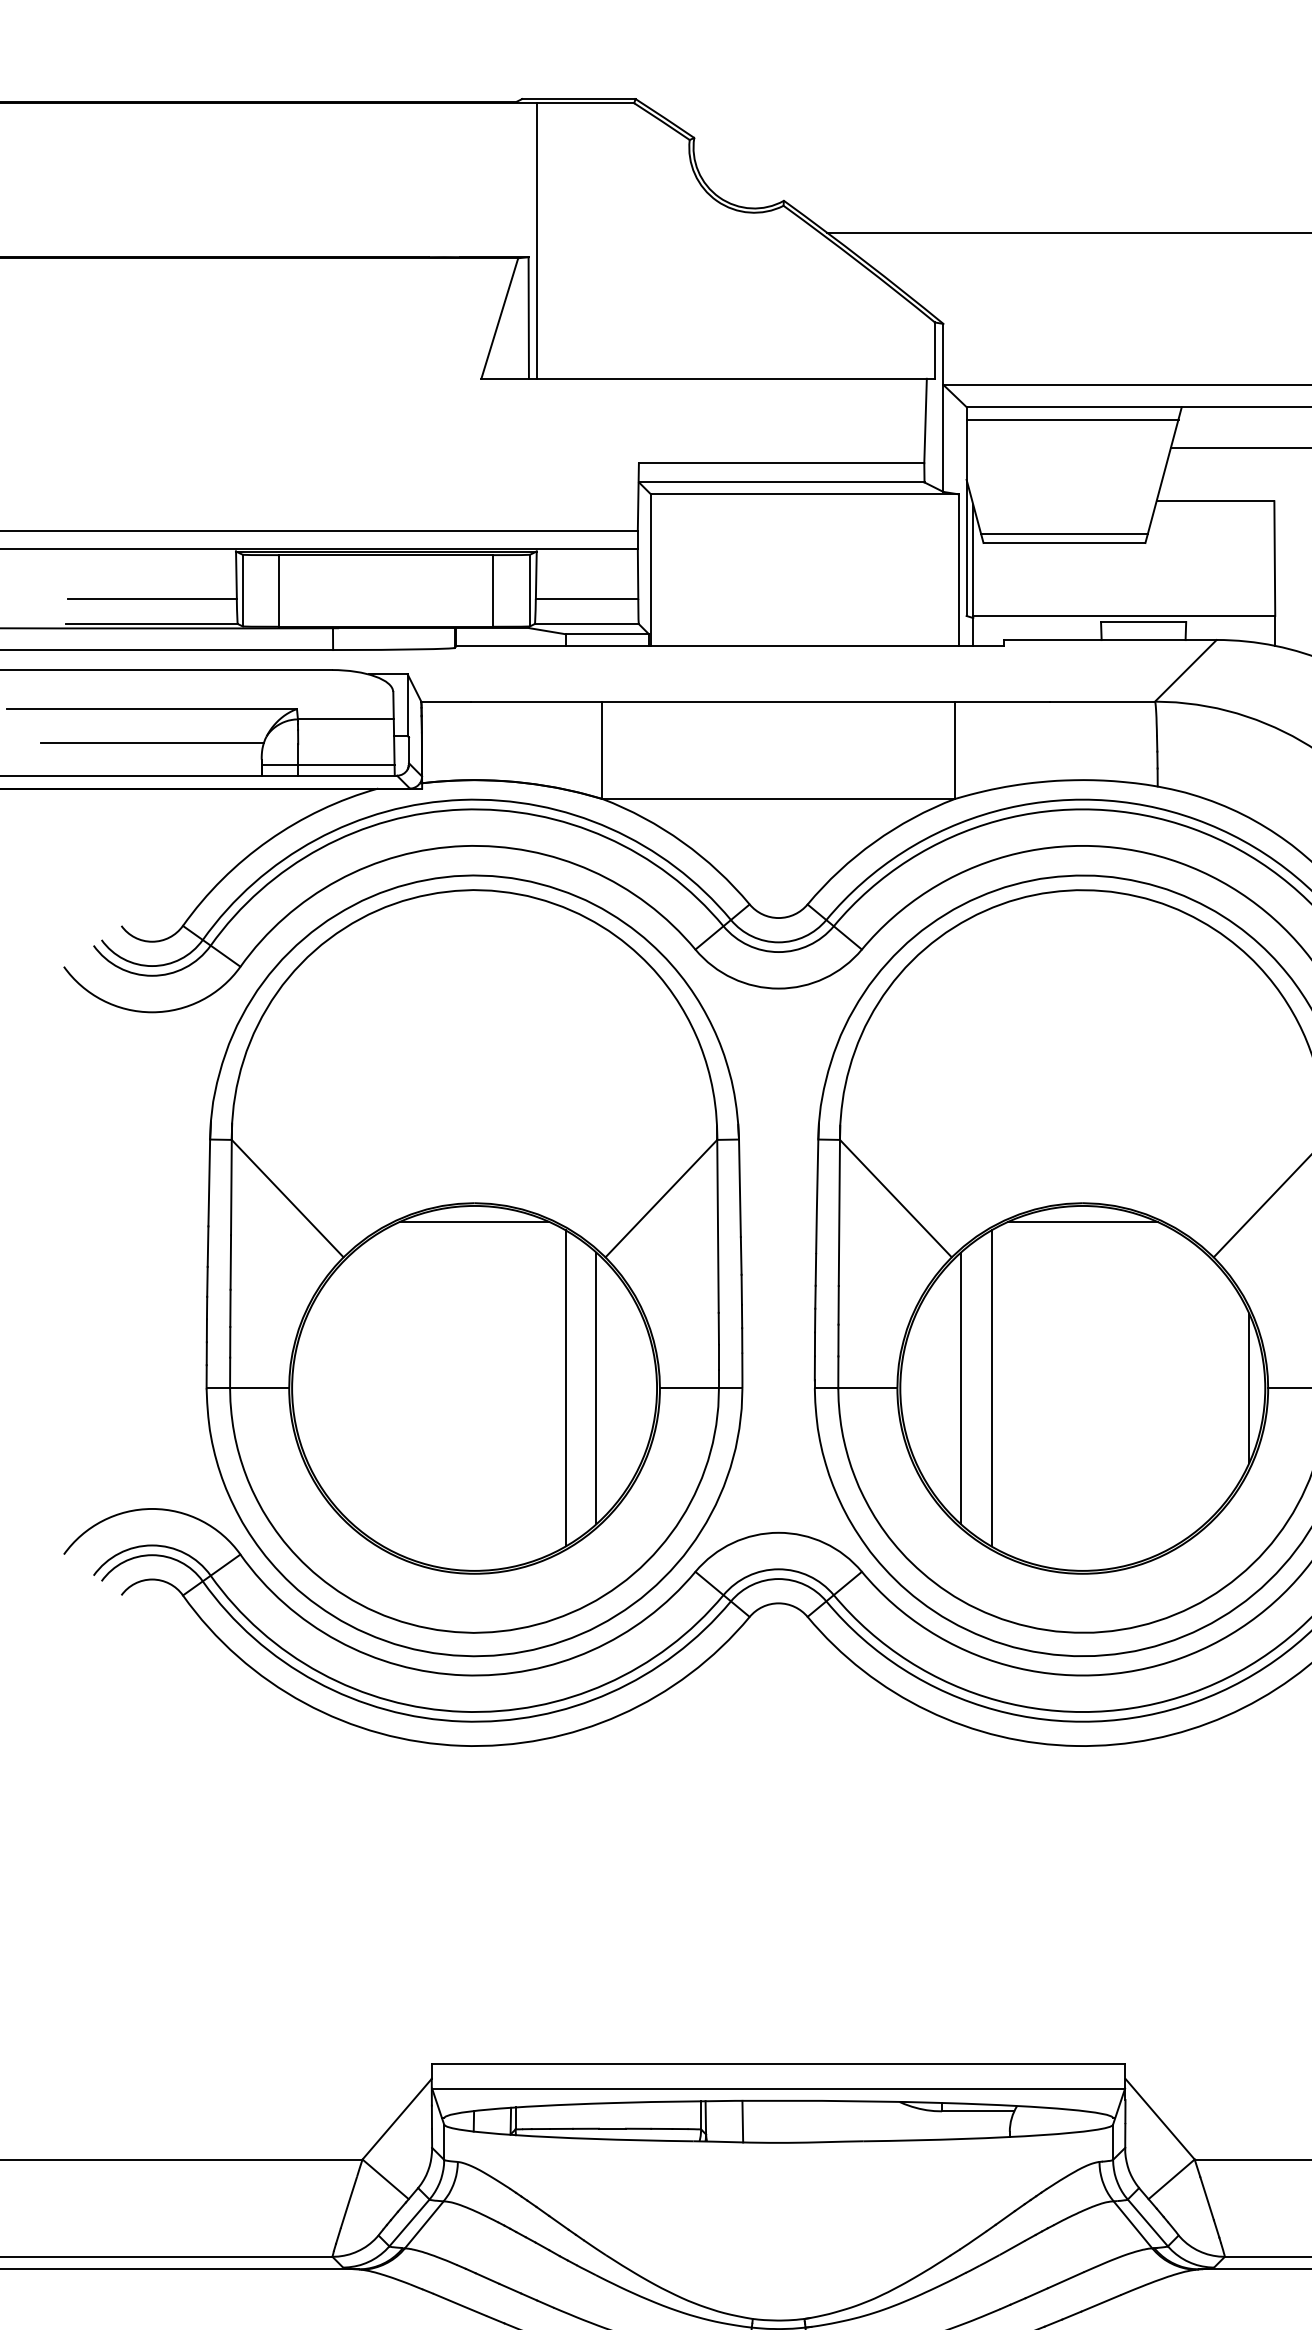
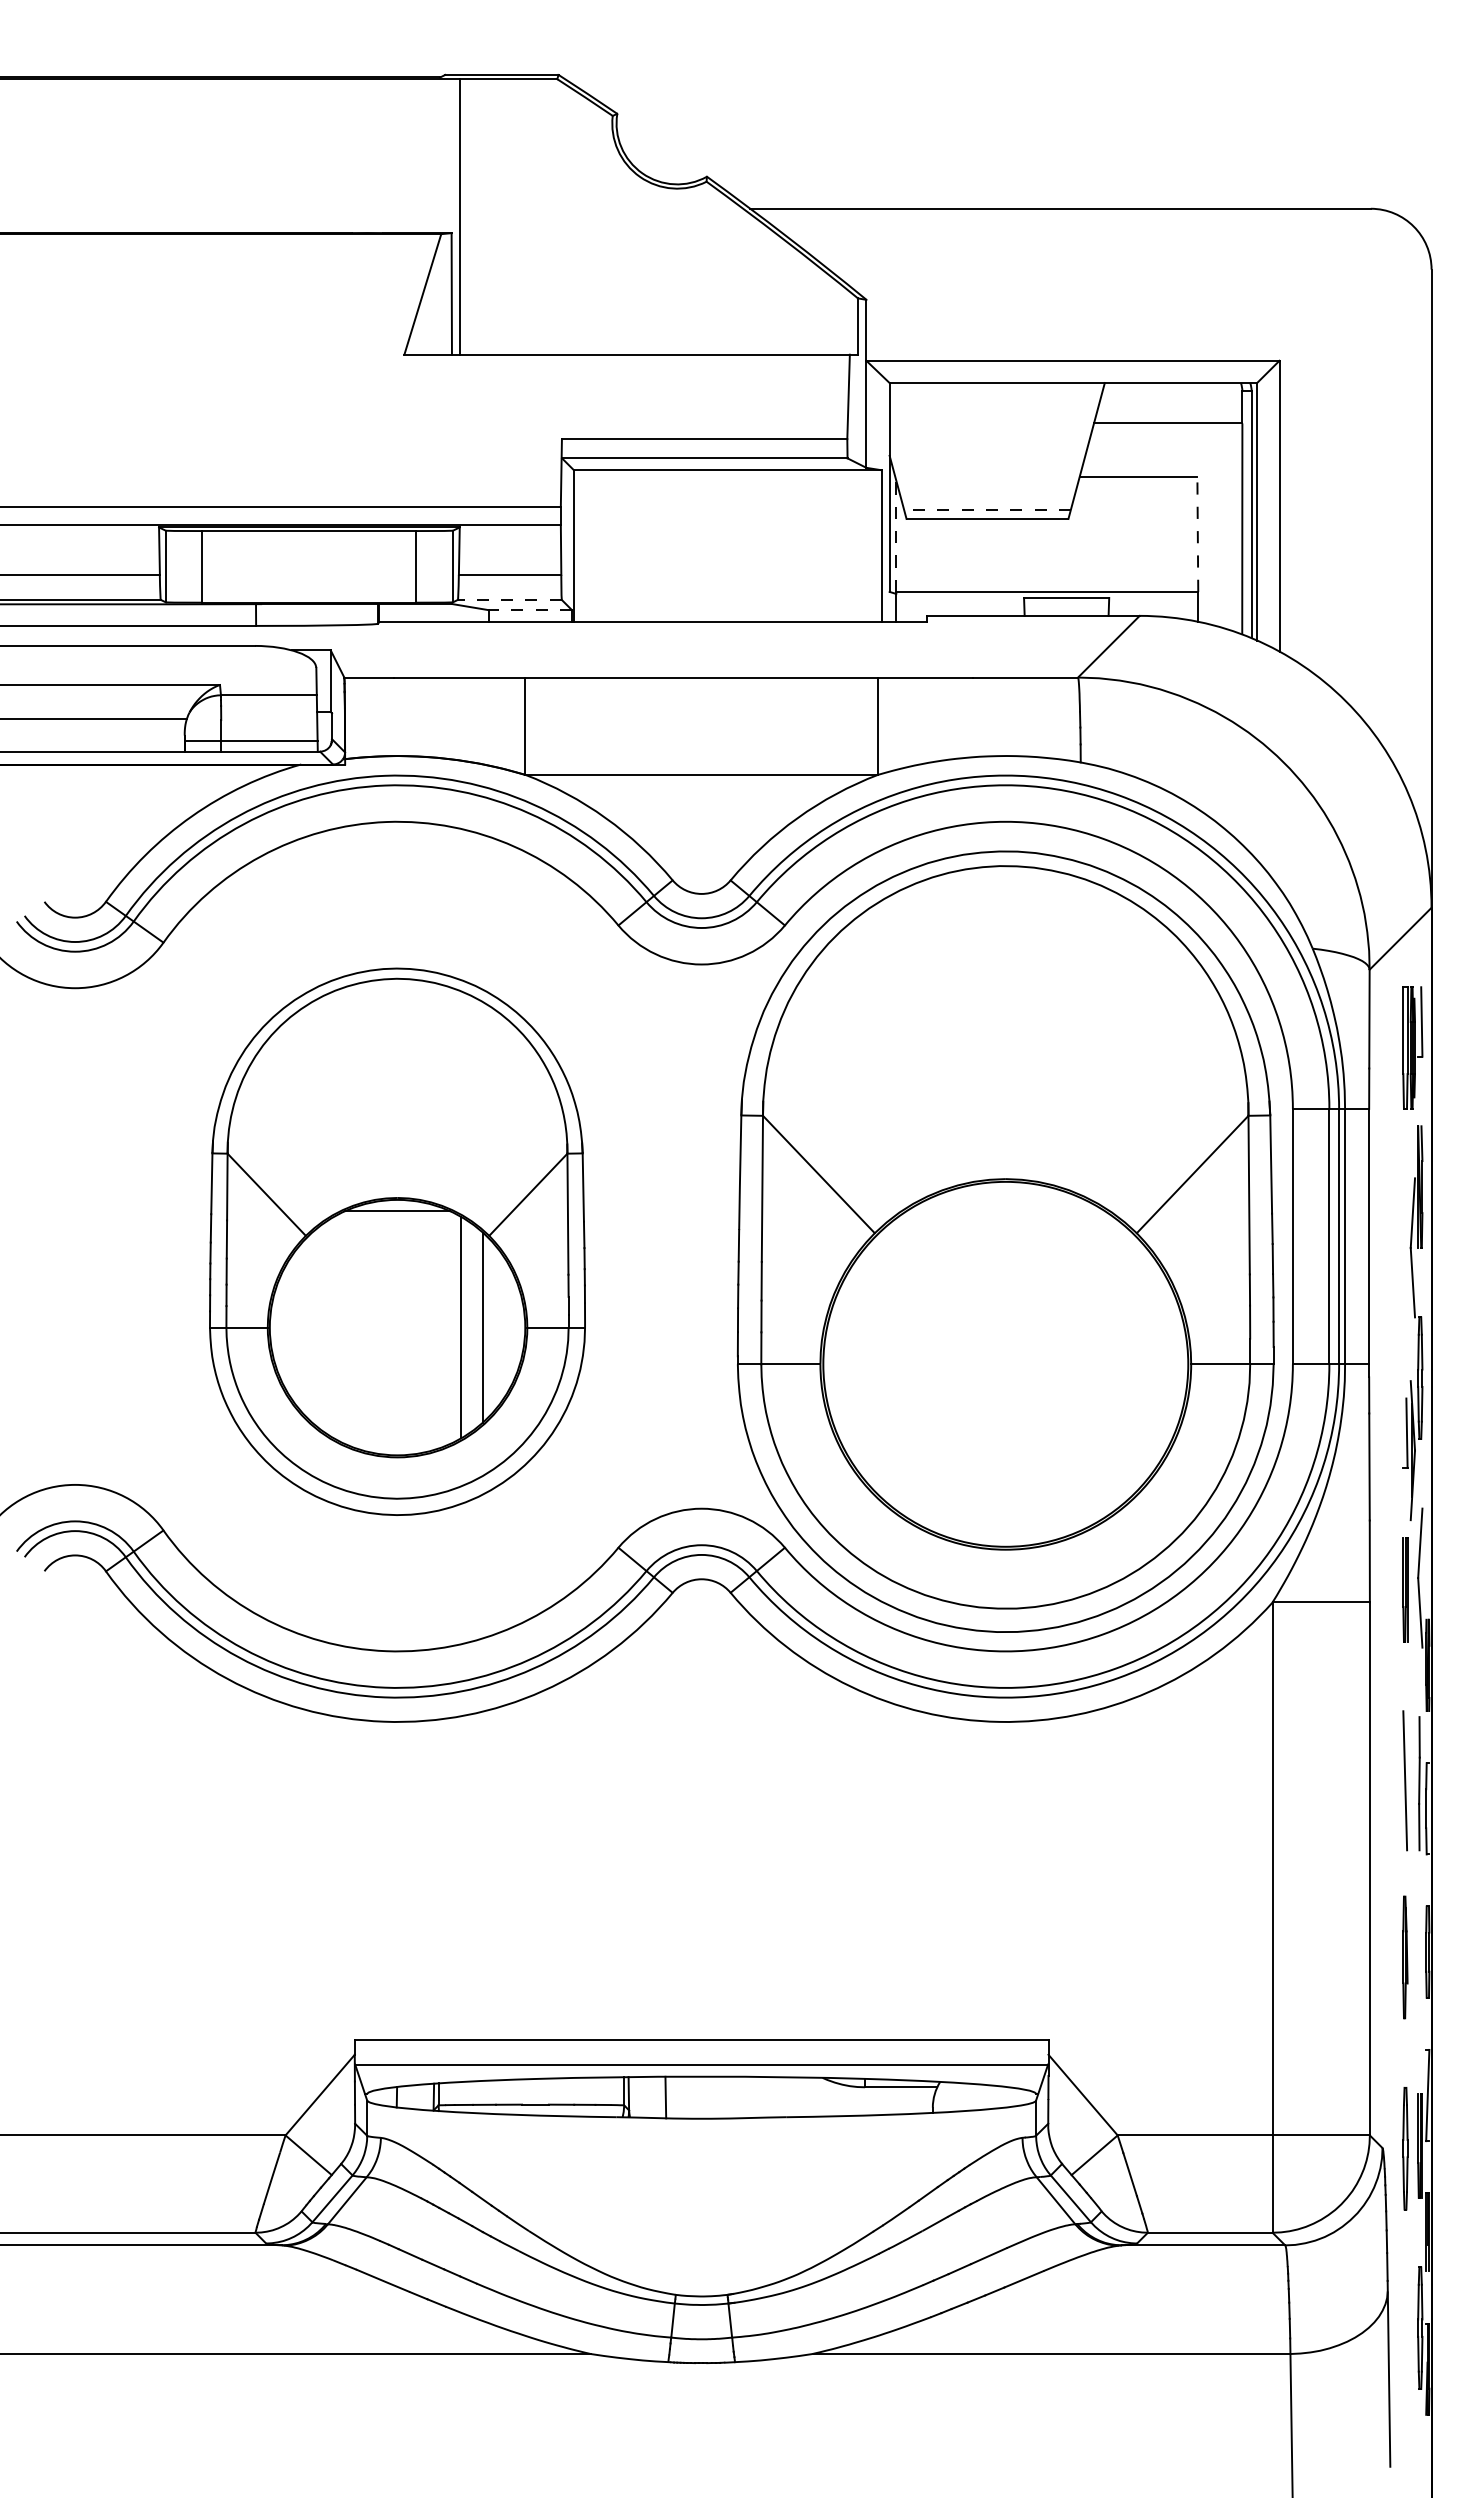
line: (1072, 419) -> (995, 395), removed
line: (1064, 533) -> (987, 509), solid -> dashed
line: (1274, 558) -> (1197, 534), solid -> dashed
line: (973, 560) -> (896, 536), solid -> dashed
line: (586, 623) -> (509, 599), solid -> dashed
line: (607, 634) -> (530, 610), solid -> dashed
line: (1082, 1222) -> (1005, 1198), removed
part: (474, 1265) -> (397, 1241), size x0.7
line: (1249, 1387) -> (1172, 1363), removed
line: (961, 1388) -> (884, 1364), removed
line: (991, 1388) -> (914, 1364), removed

